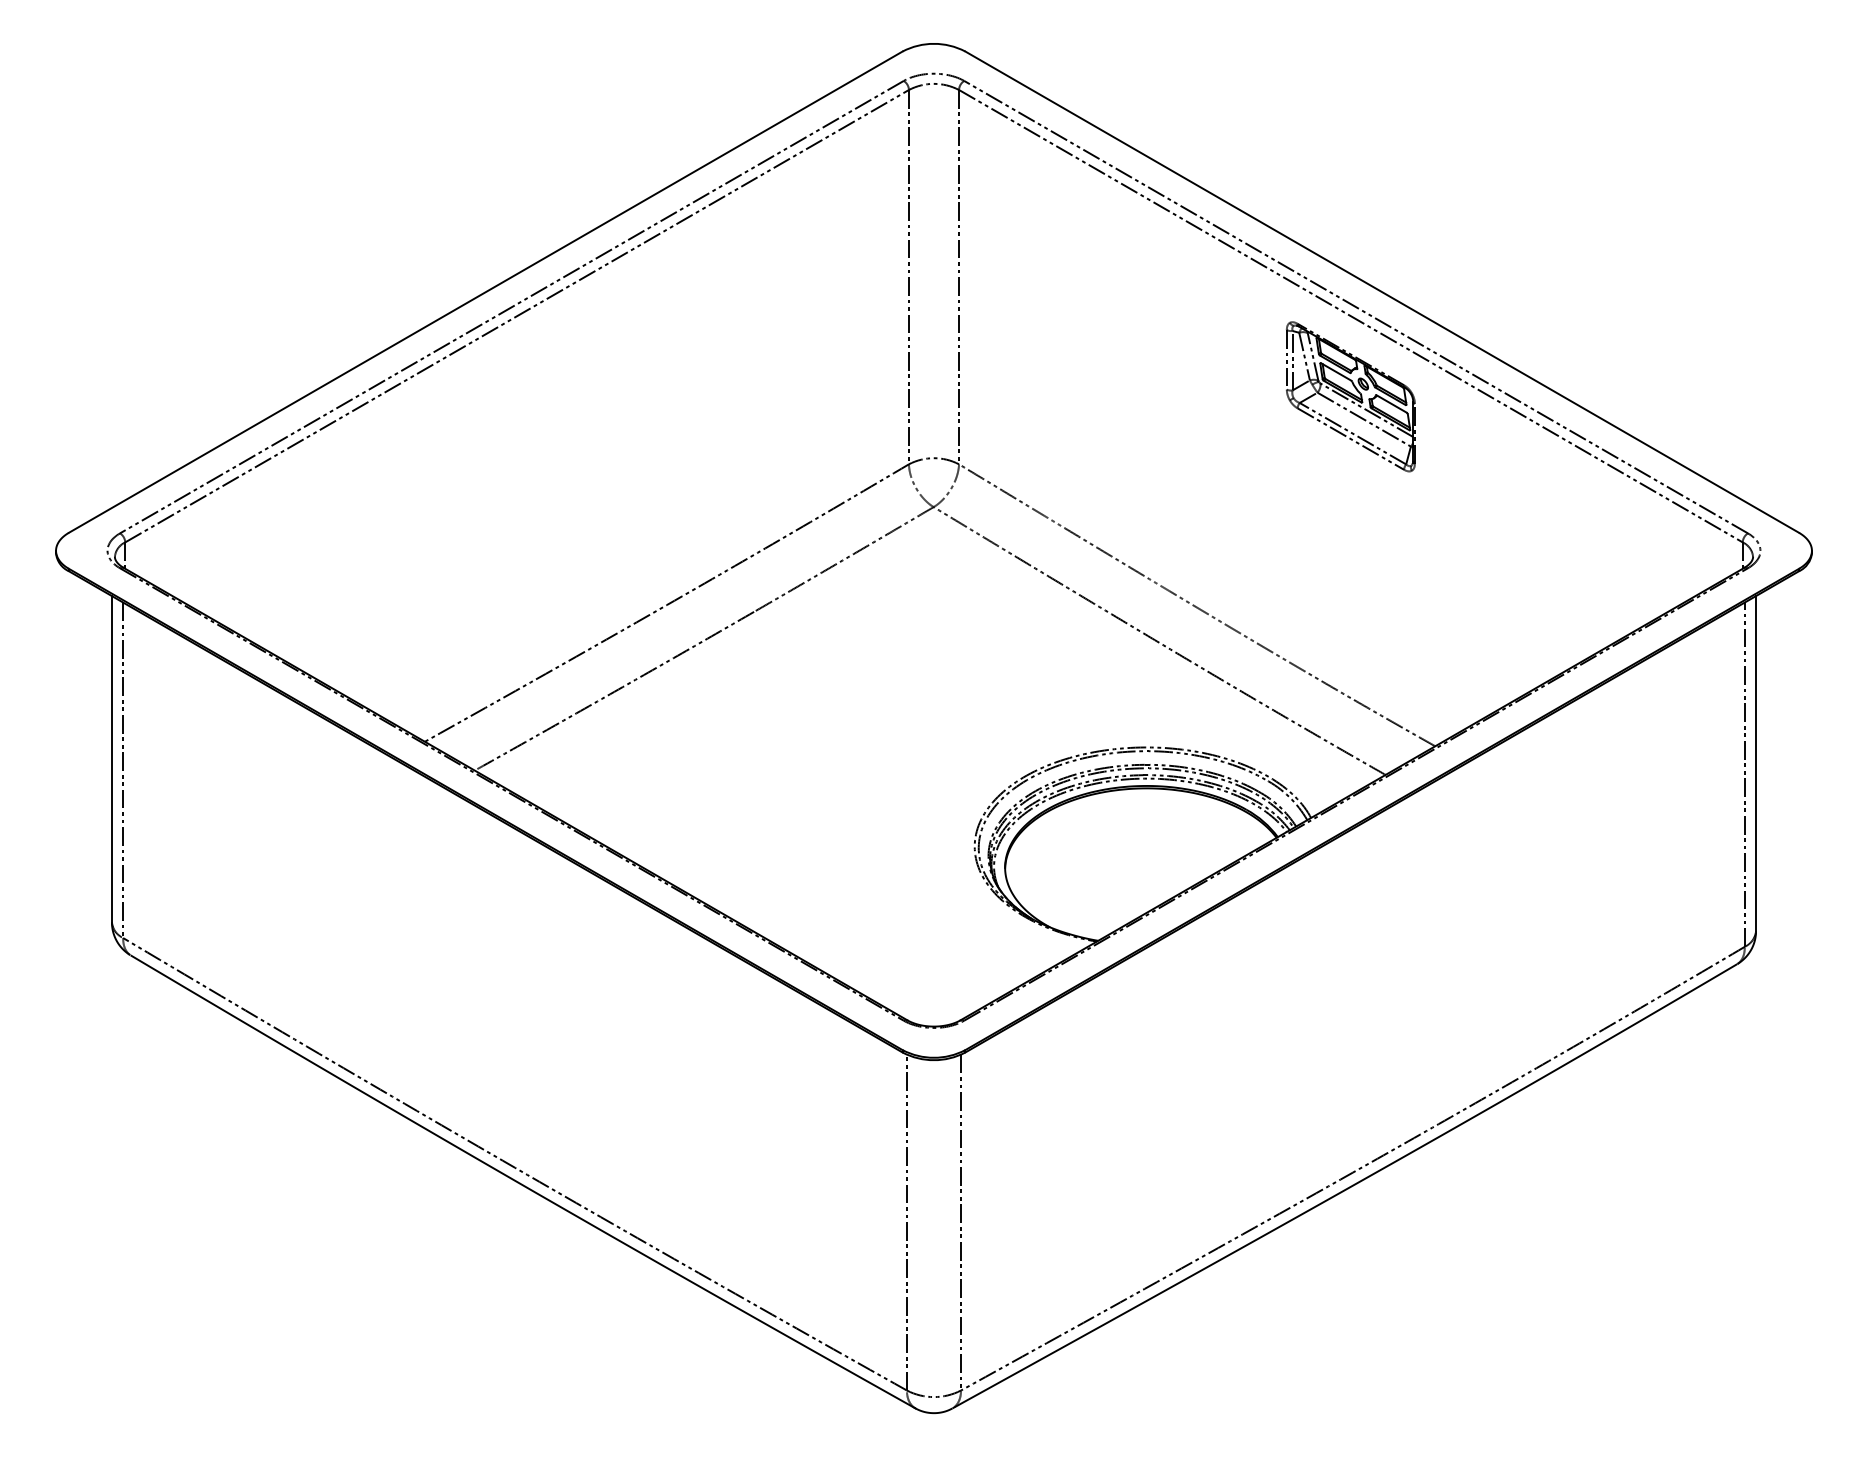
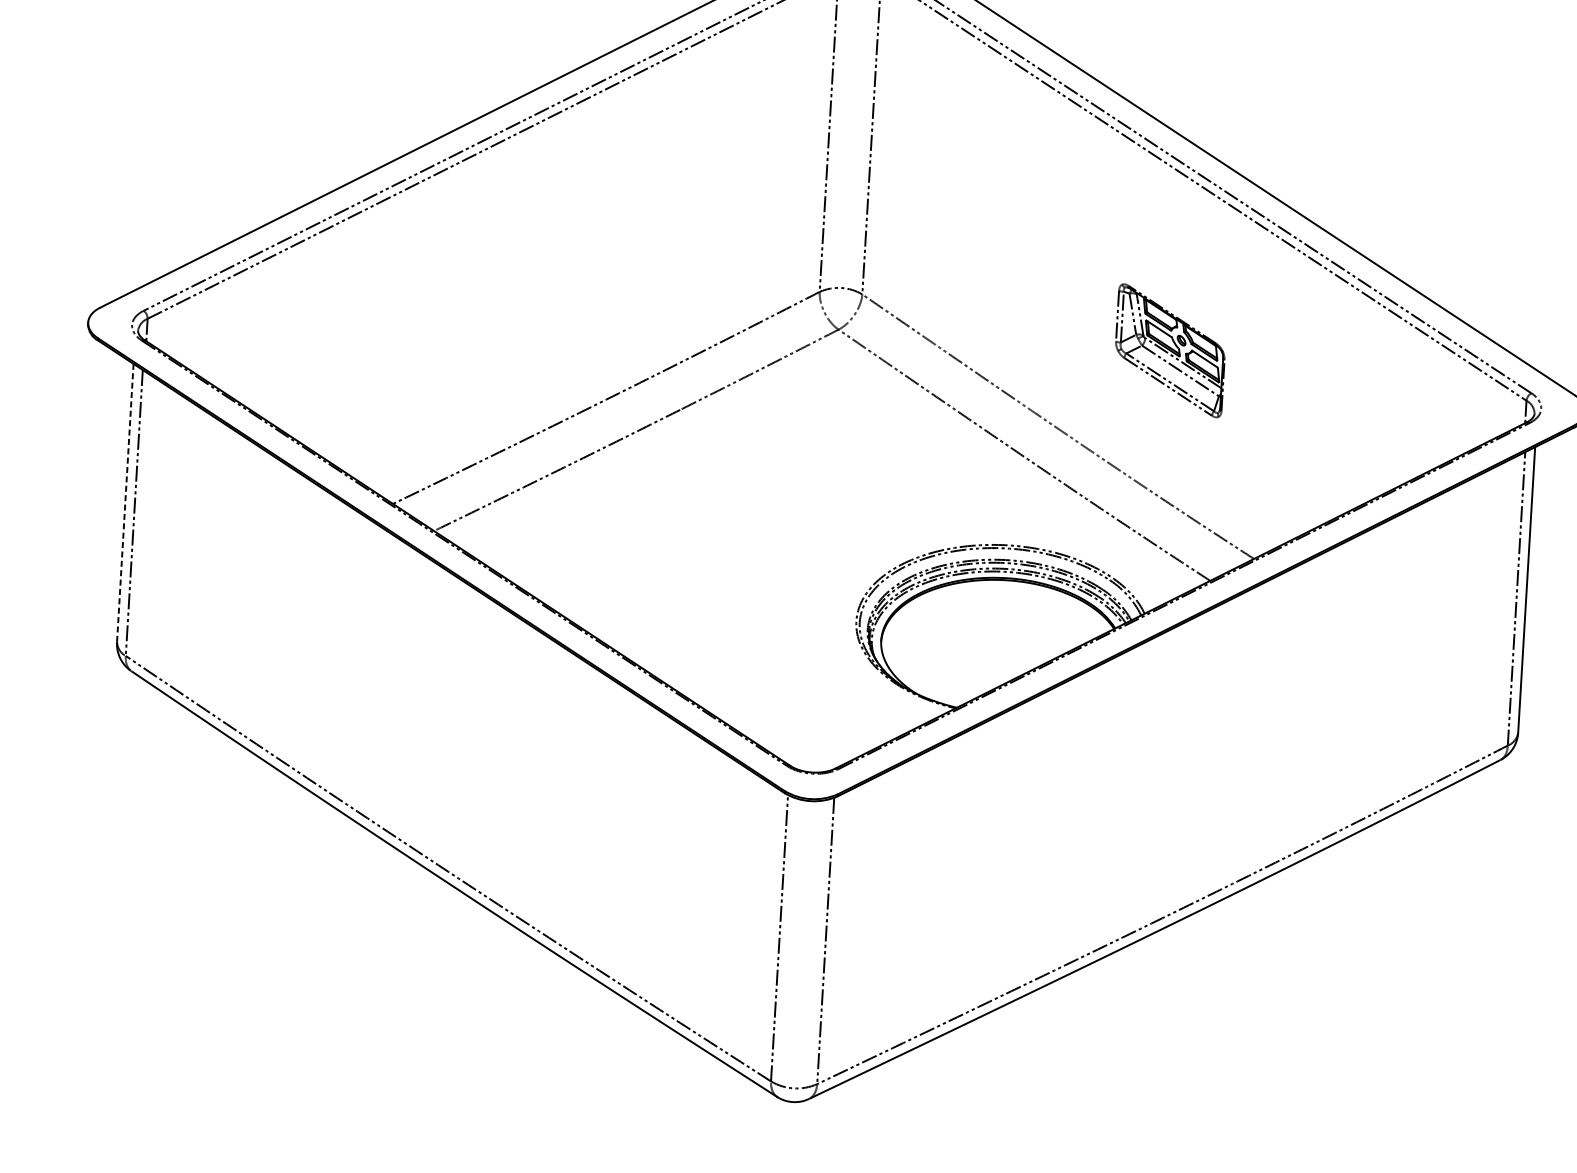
part: (1350, 396) -> (1170, 350), moved
line: (111, 759) -> (124, 503), solid -> dashed

